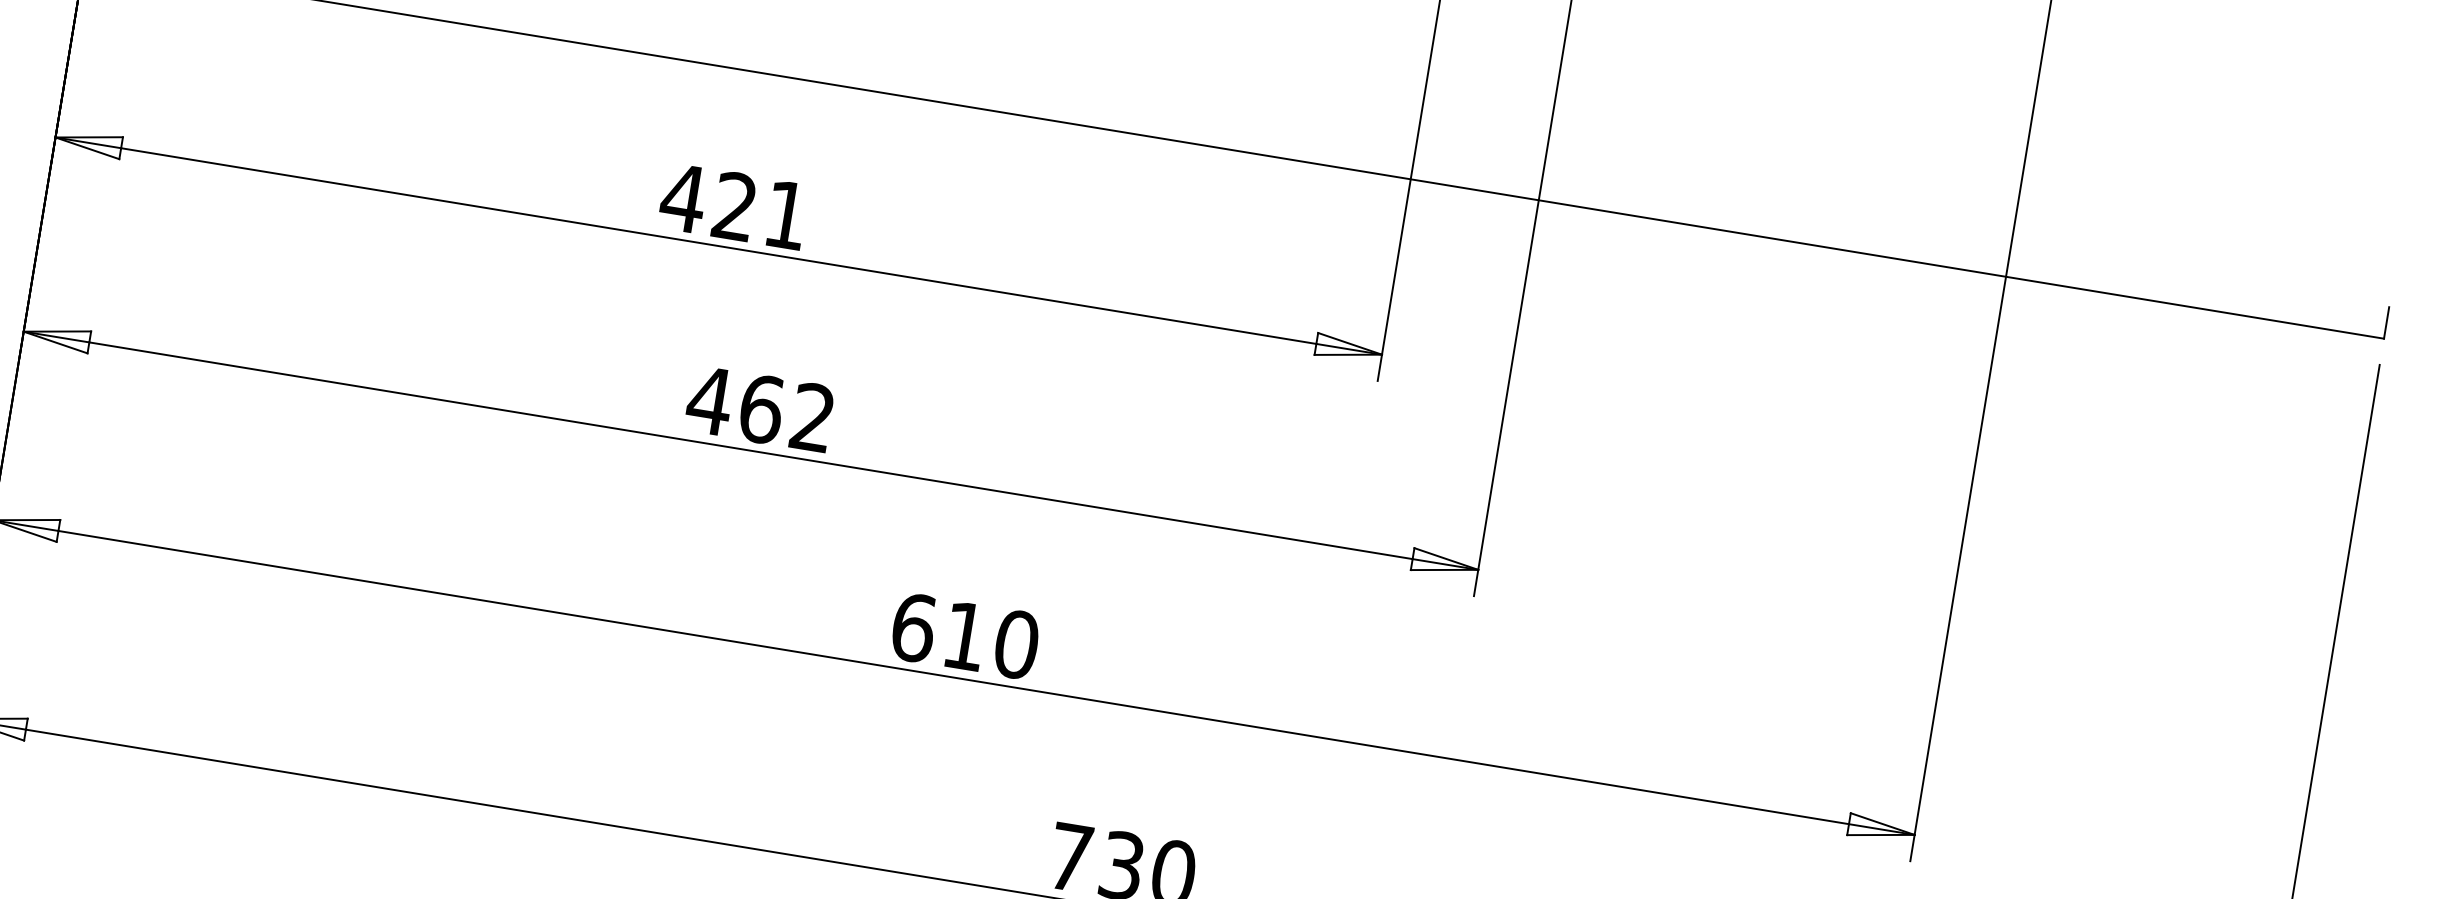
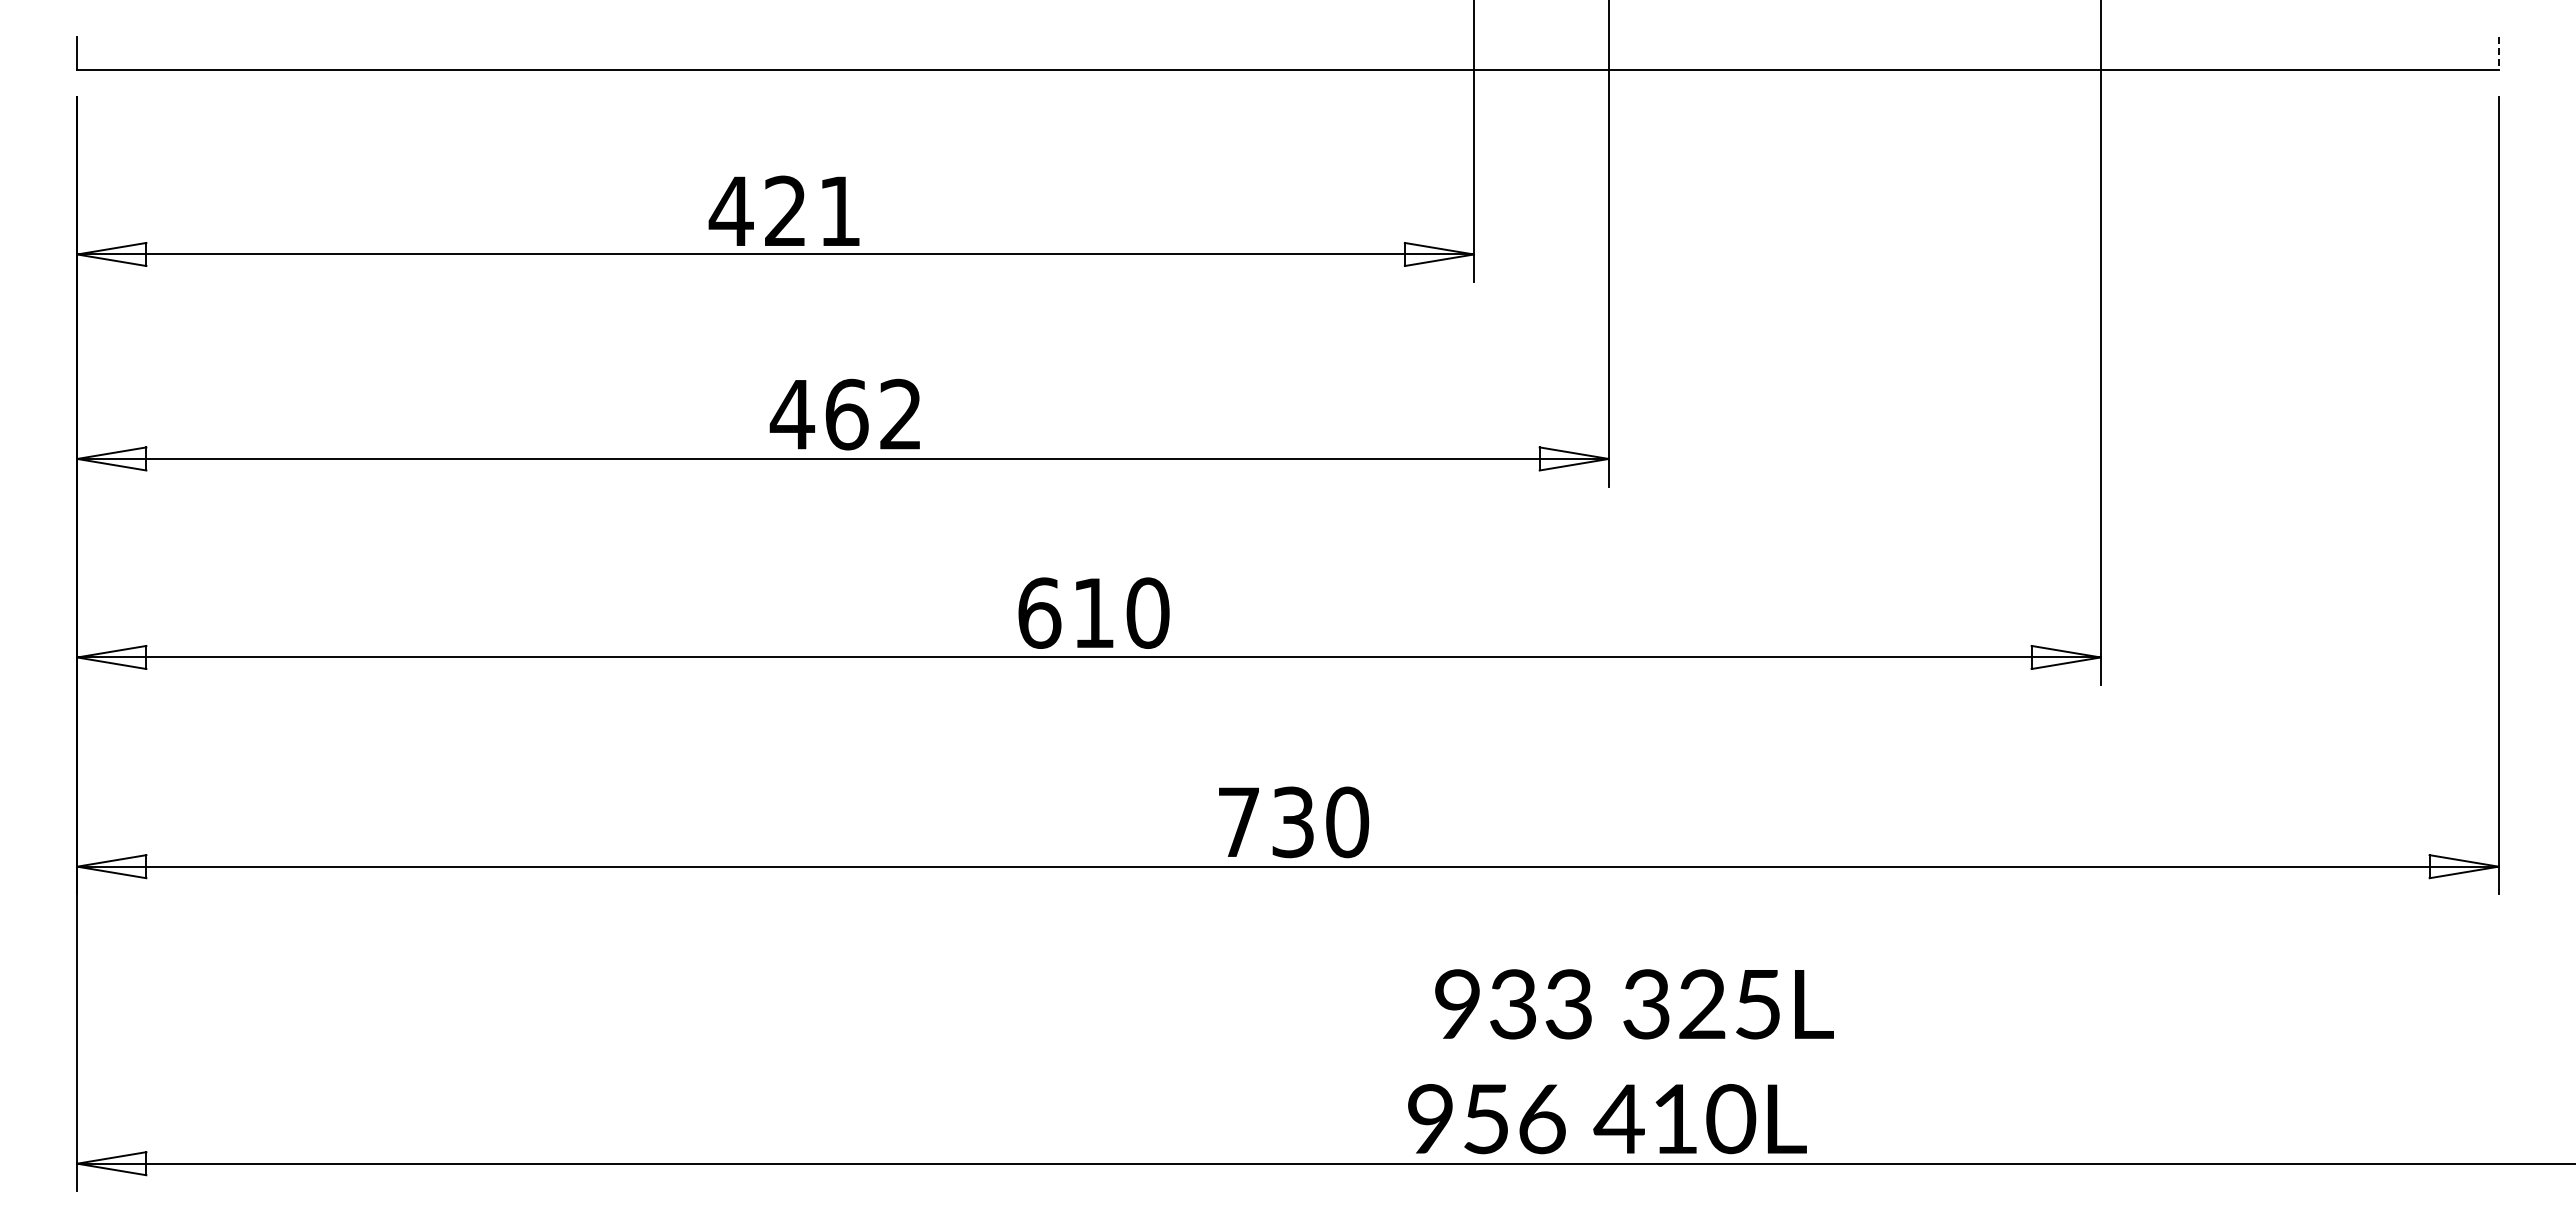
line: (2386, 323) -> (2498, 53), solid -> dashed

